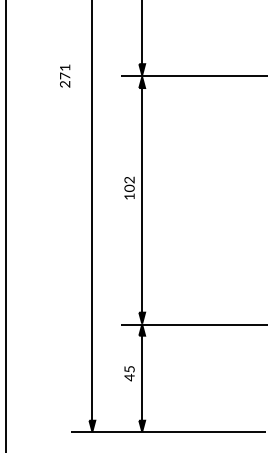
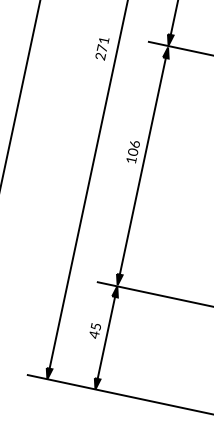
text: (65, 75) -> (102, 48), moved
text: (129, 179) -> (134, 143), 102 -> 106

